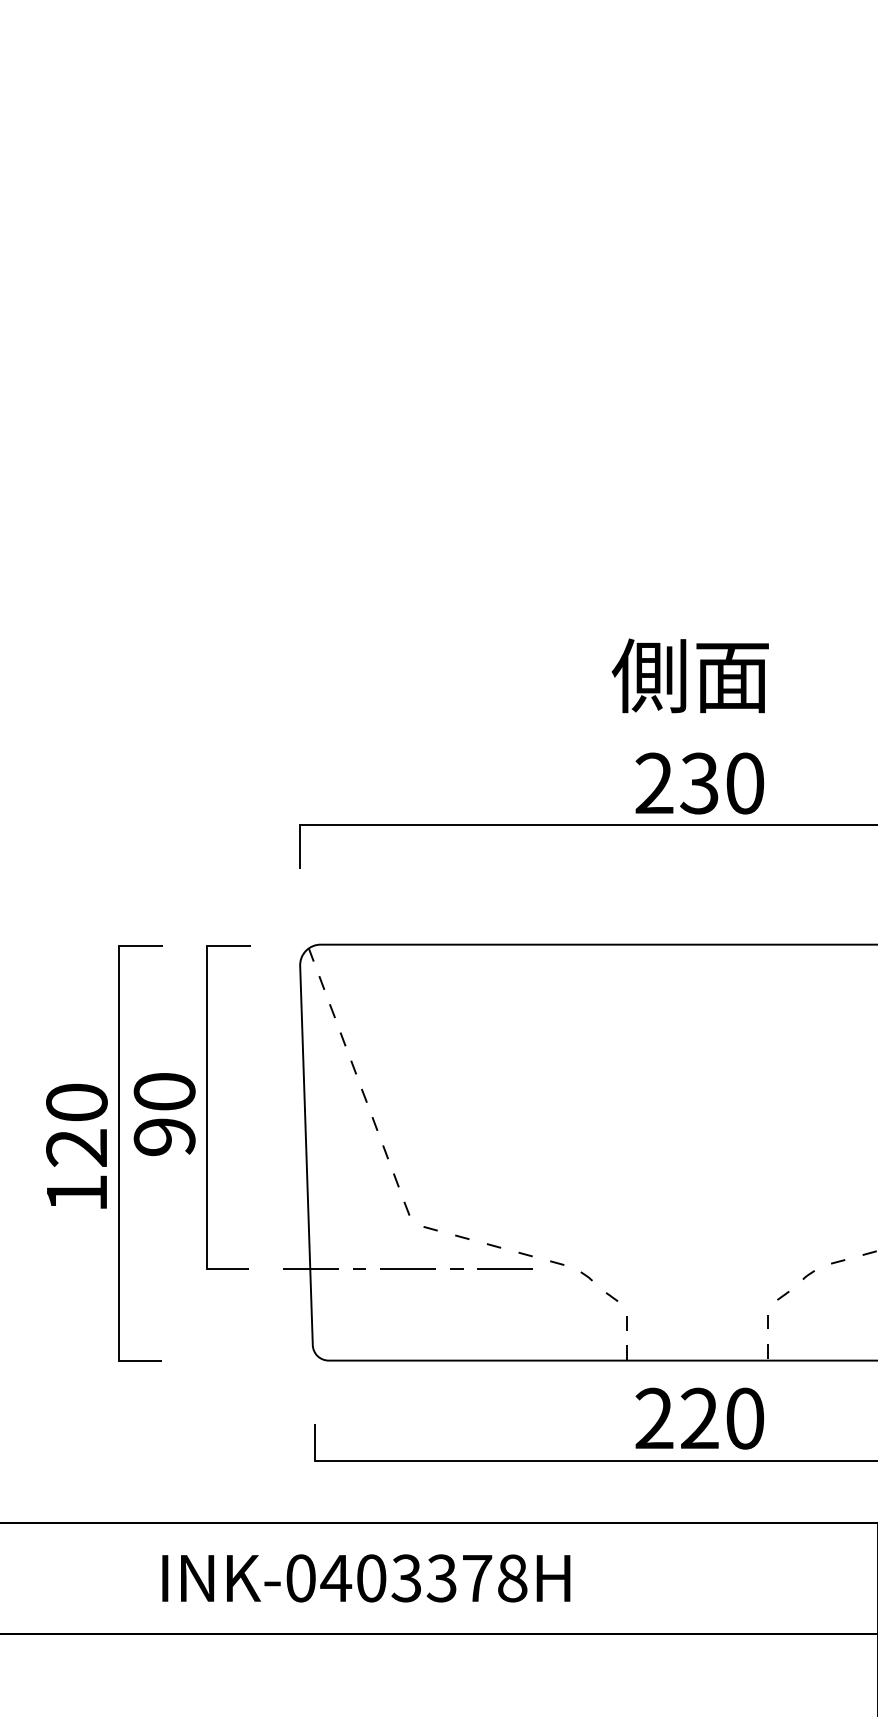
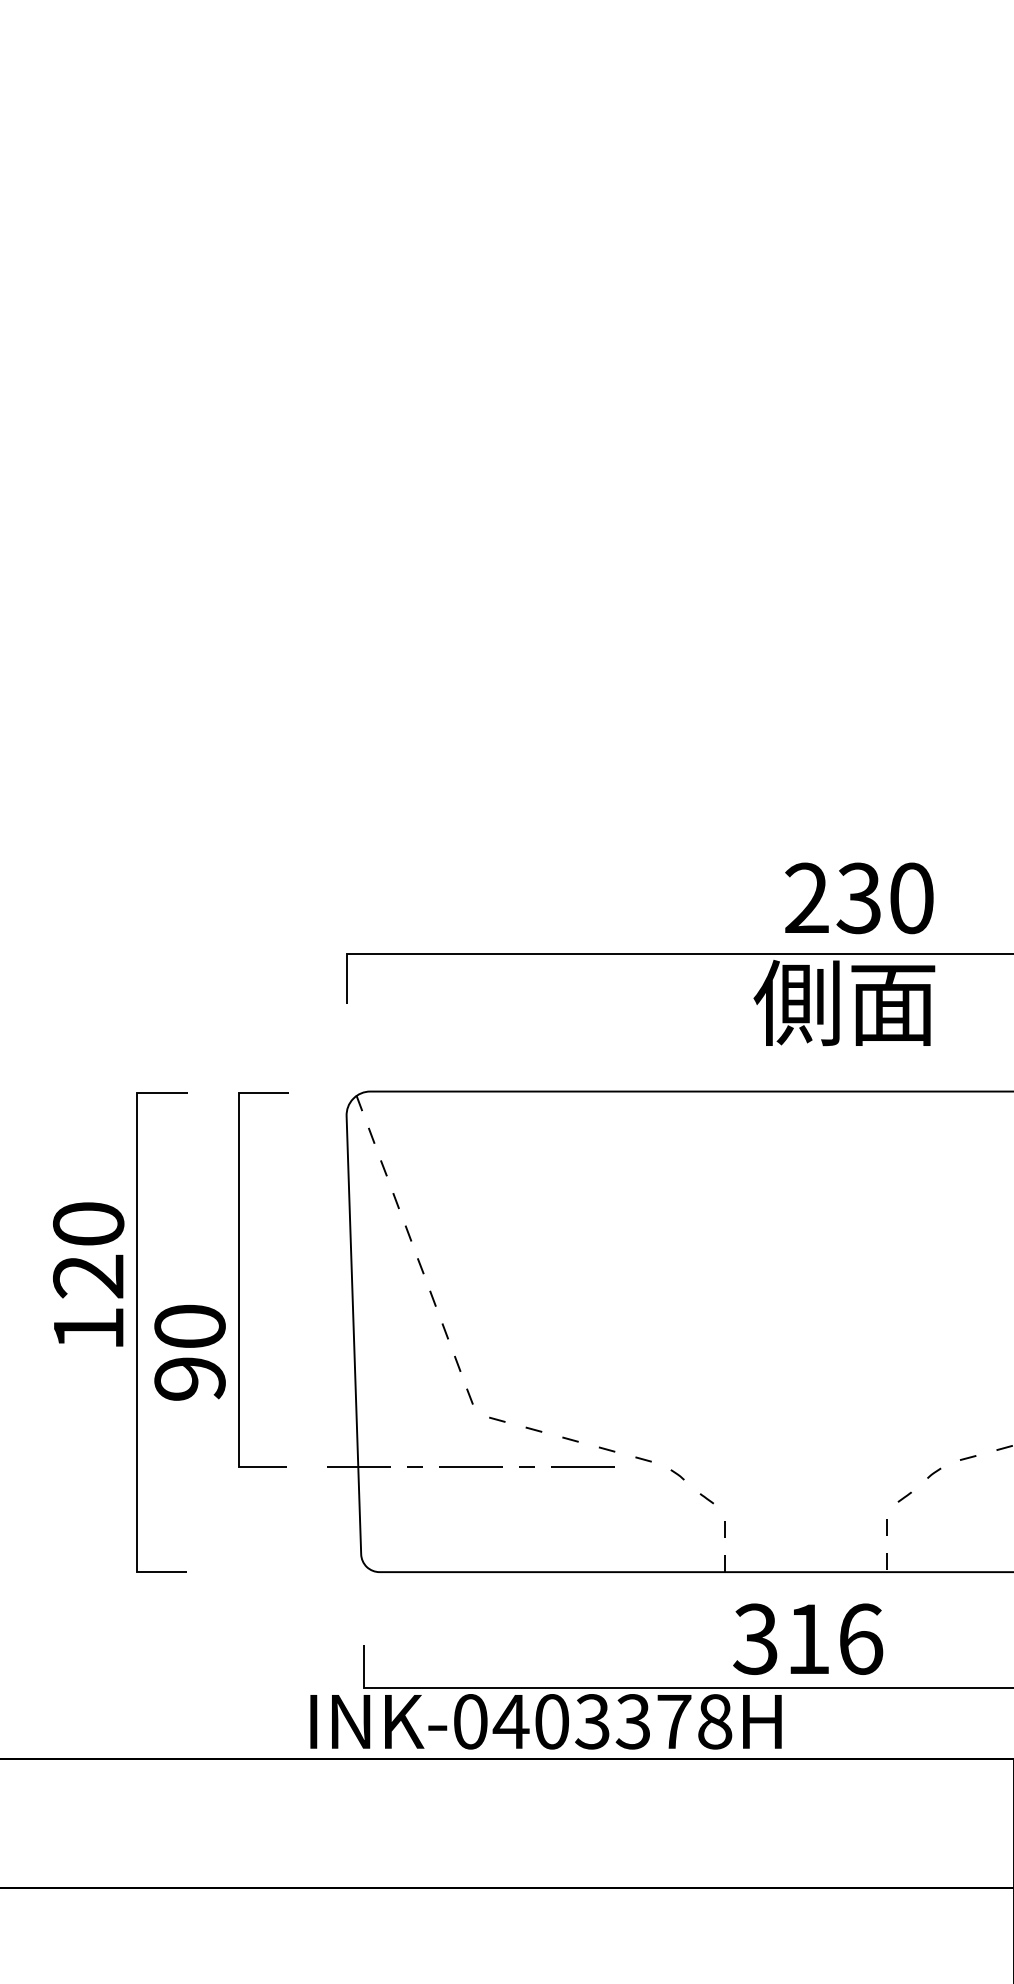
text: (690, 676) -> (844, 1003), moved
text: (699, 783) -> (859, 898), moved
text: (164, 1114) -> (189, 1352), moved
text: (76, 1146) -> (88, 1274), moved
text: (699, 1418) -> (808, 1638), 220 -> 316
text: (365, 1578) -> (545, 1721), moved

